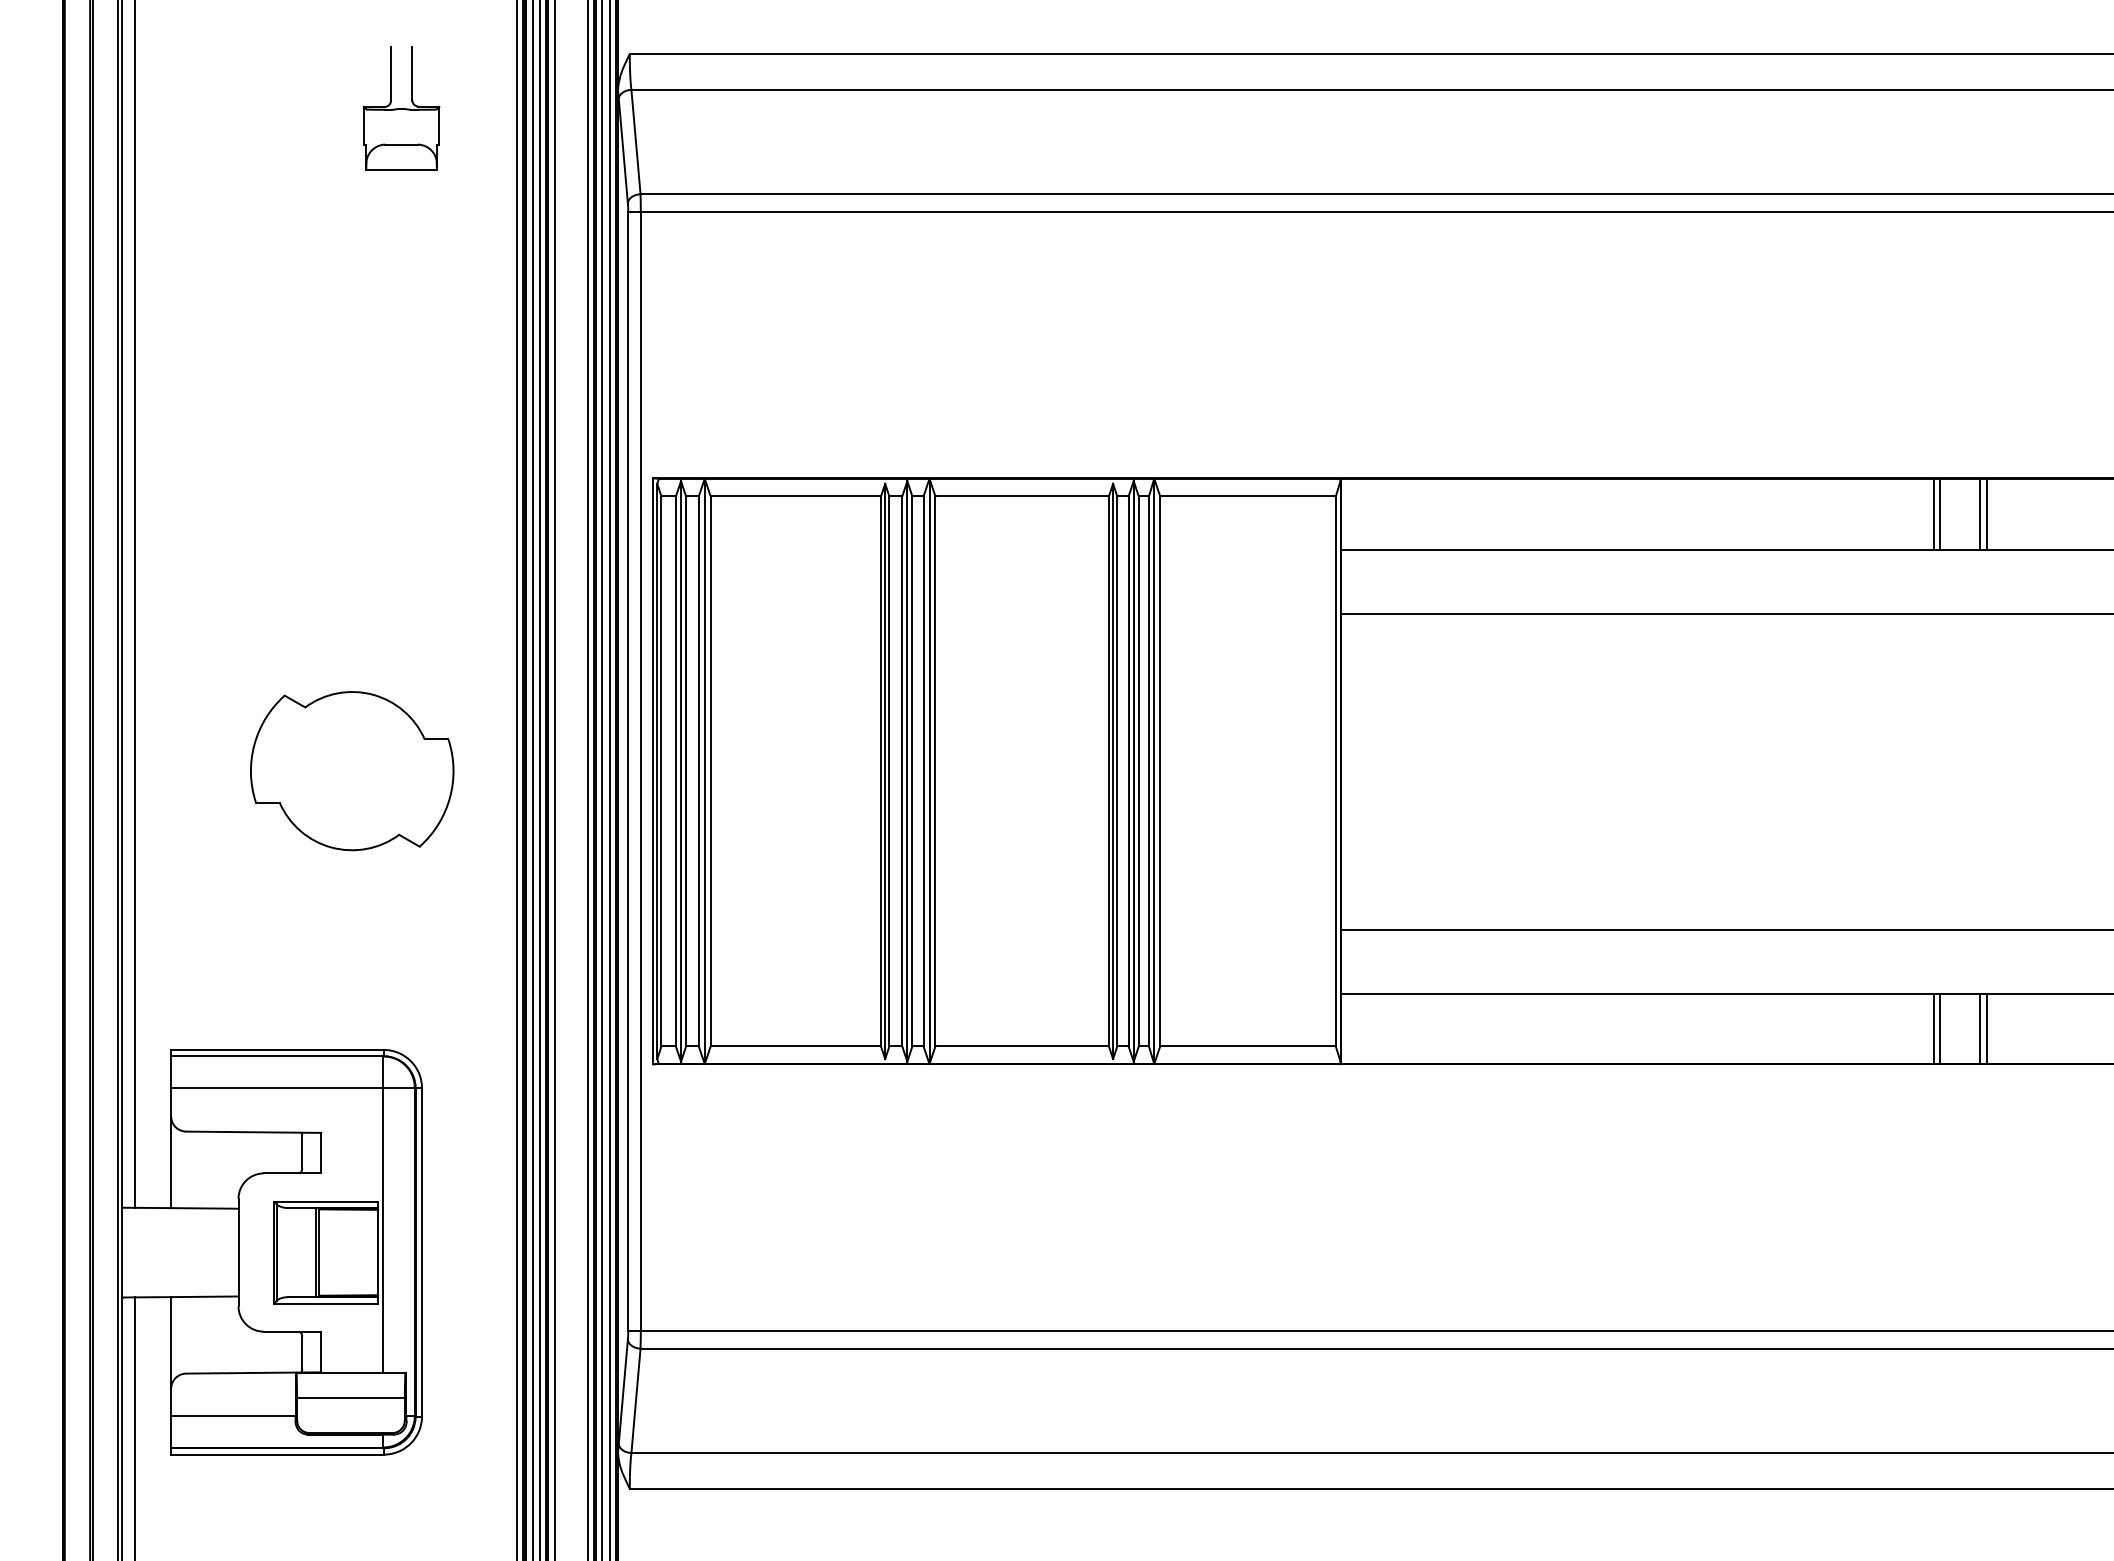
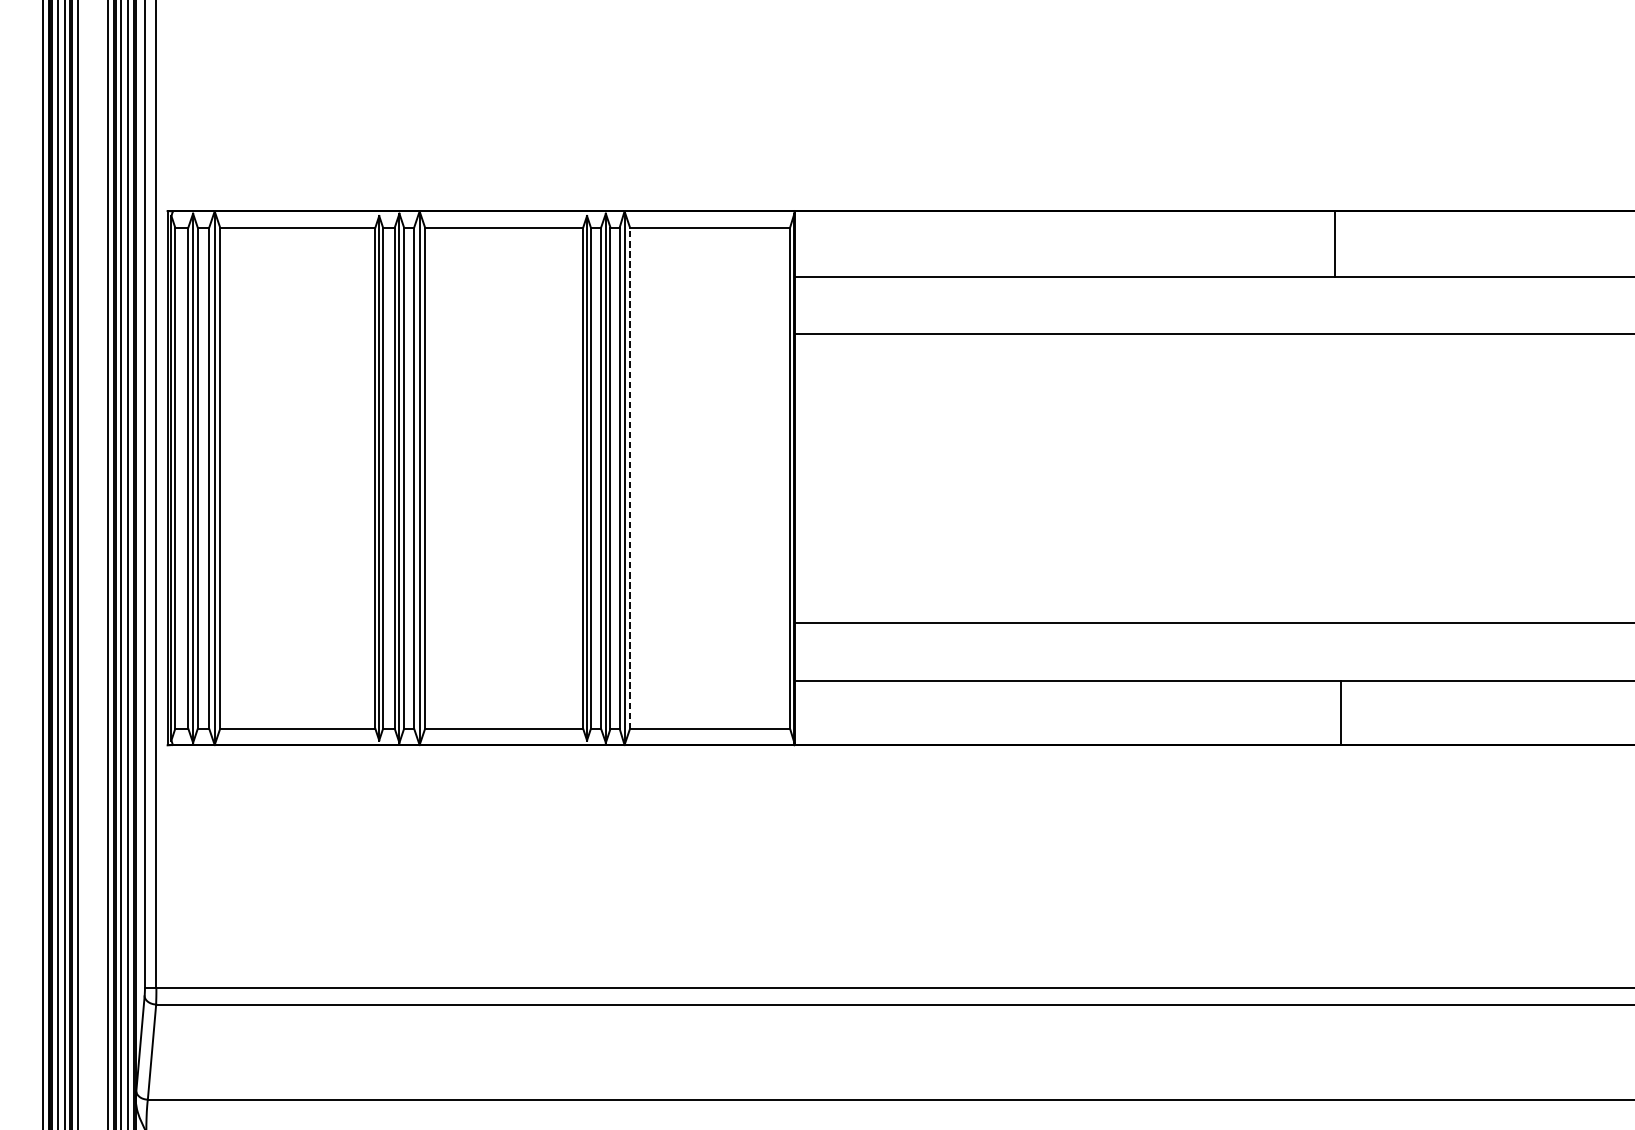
line: (1940, 514) -> (1341, 243), removed
line: (1980, 514) -> (1377, 243), removed
line: (1986, 514) -> (1383, 243), removed
line: (1160, 771) -> (630, 478), solid -> dashed
line: (1933, 1028) -> (1335, 712), removed
line: (1980, 1028) -> (1377, 712), removed
line: (1986, 1028) -> (1383, 712), removed

